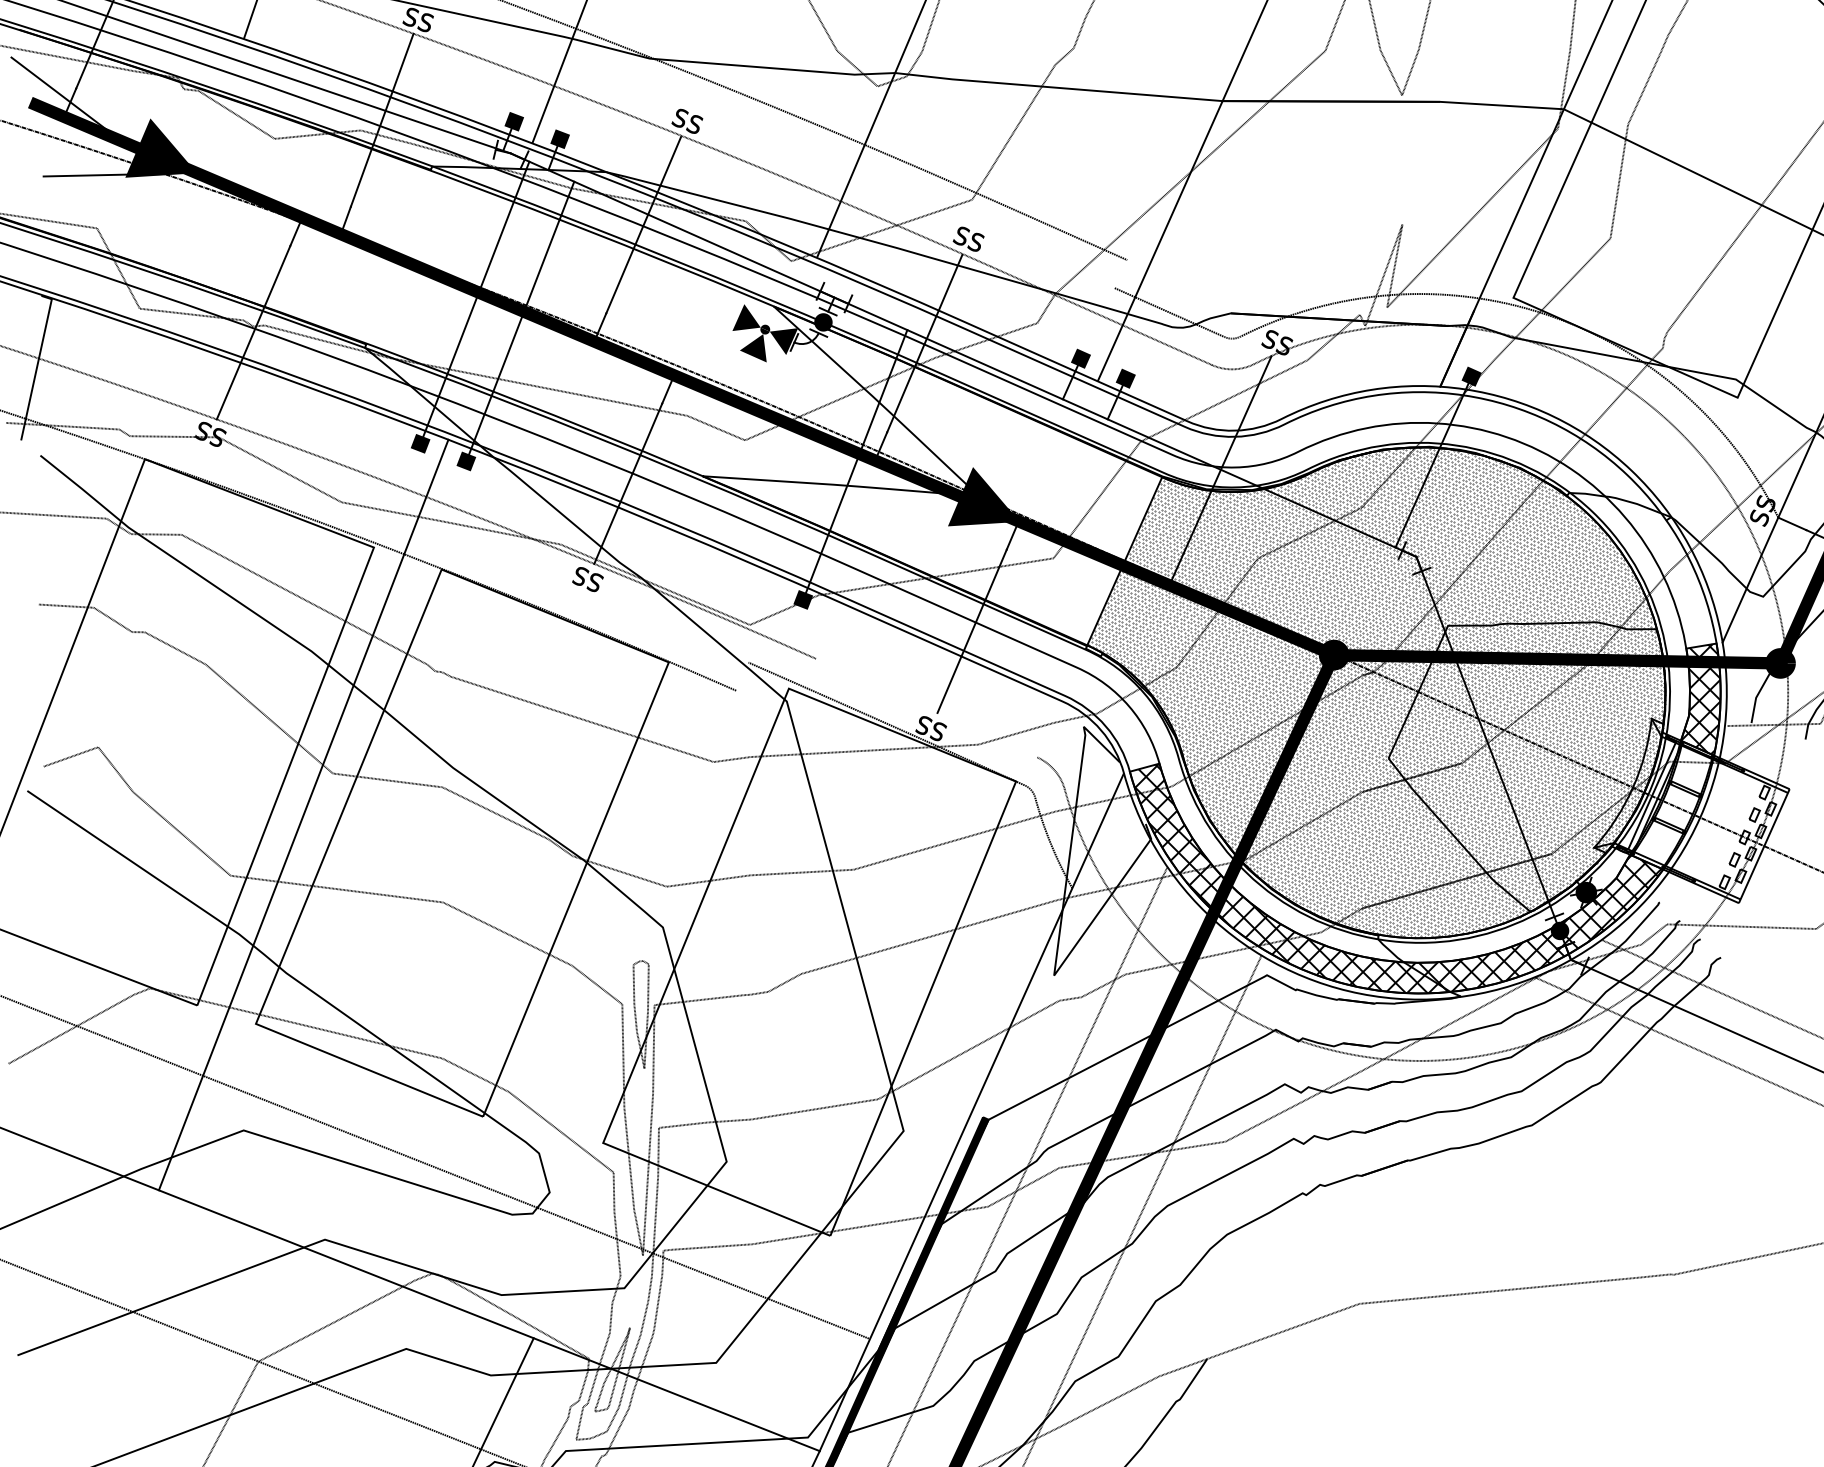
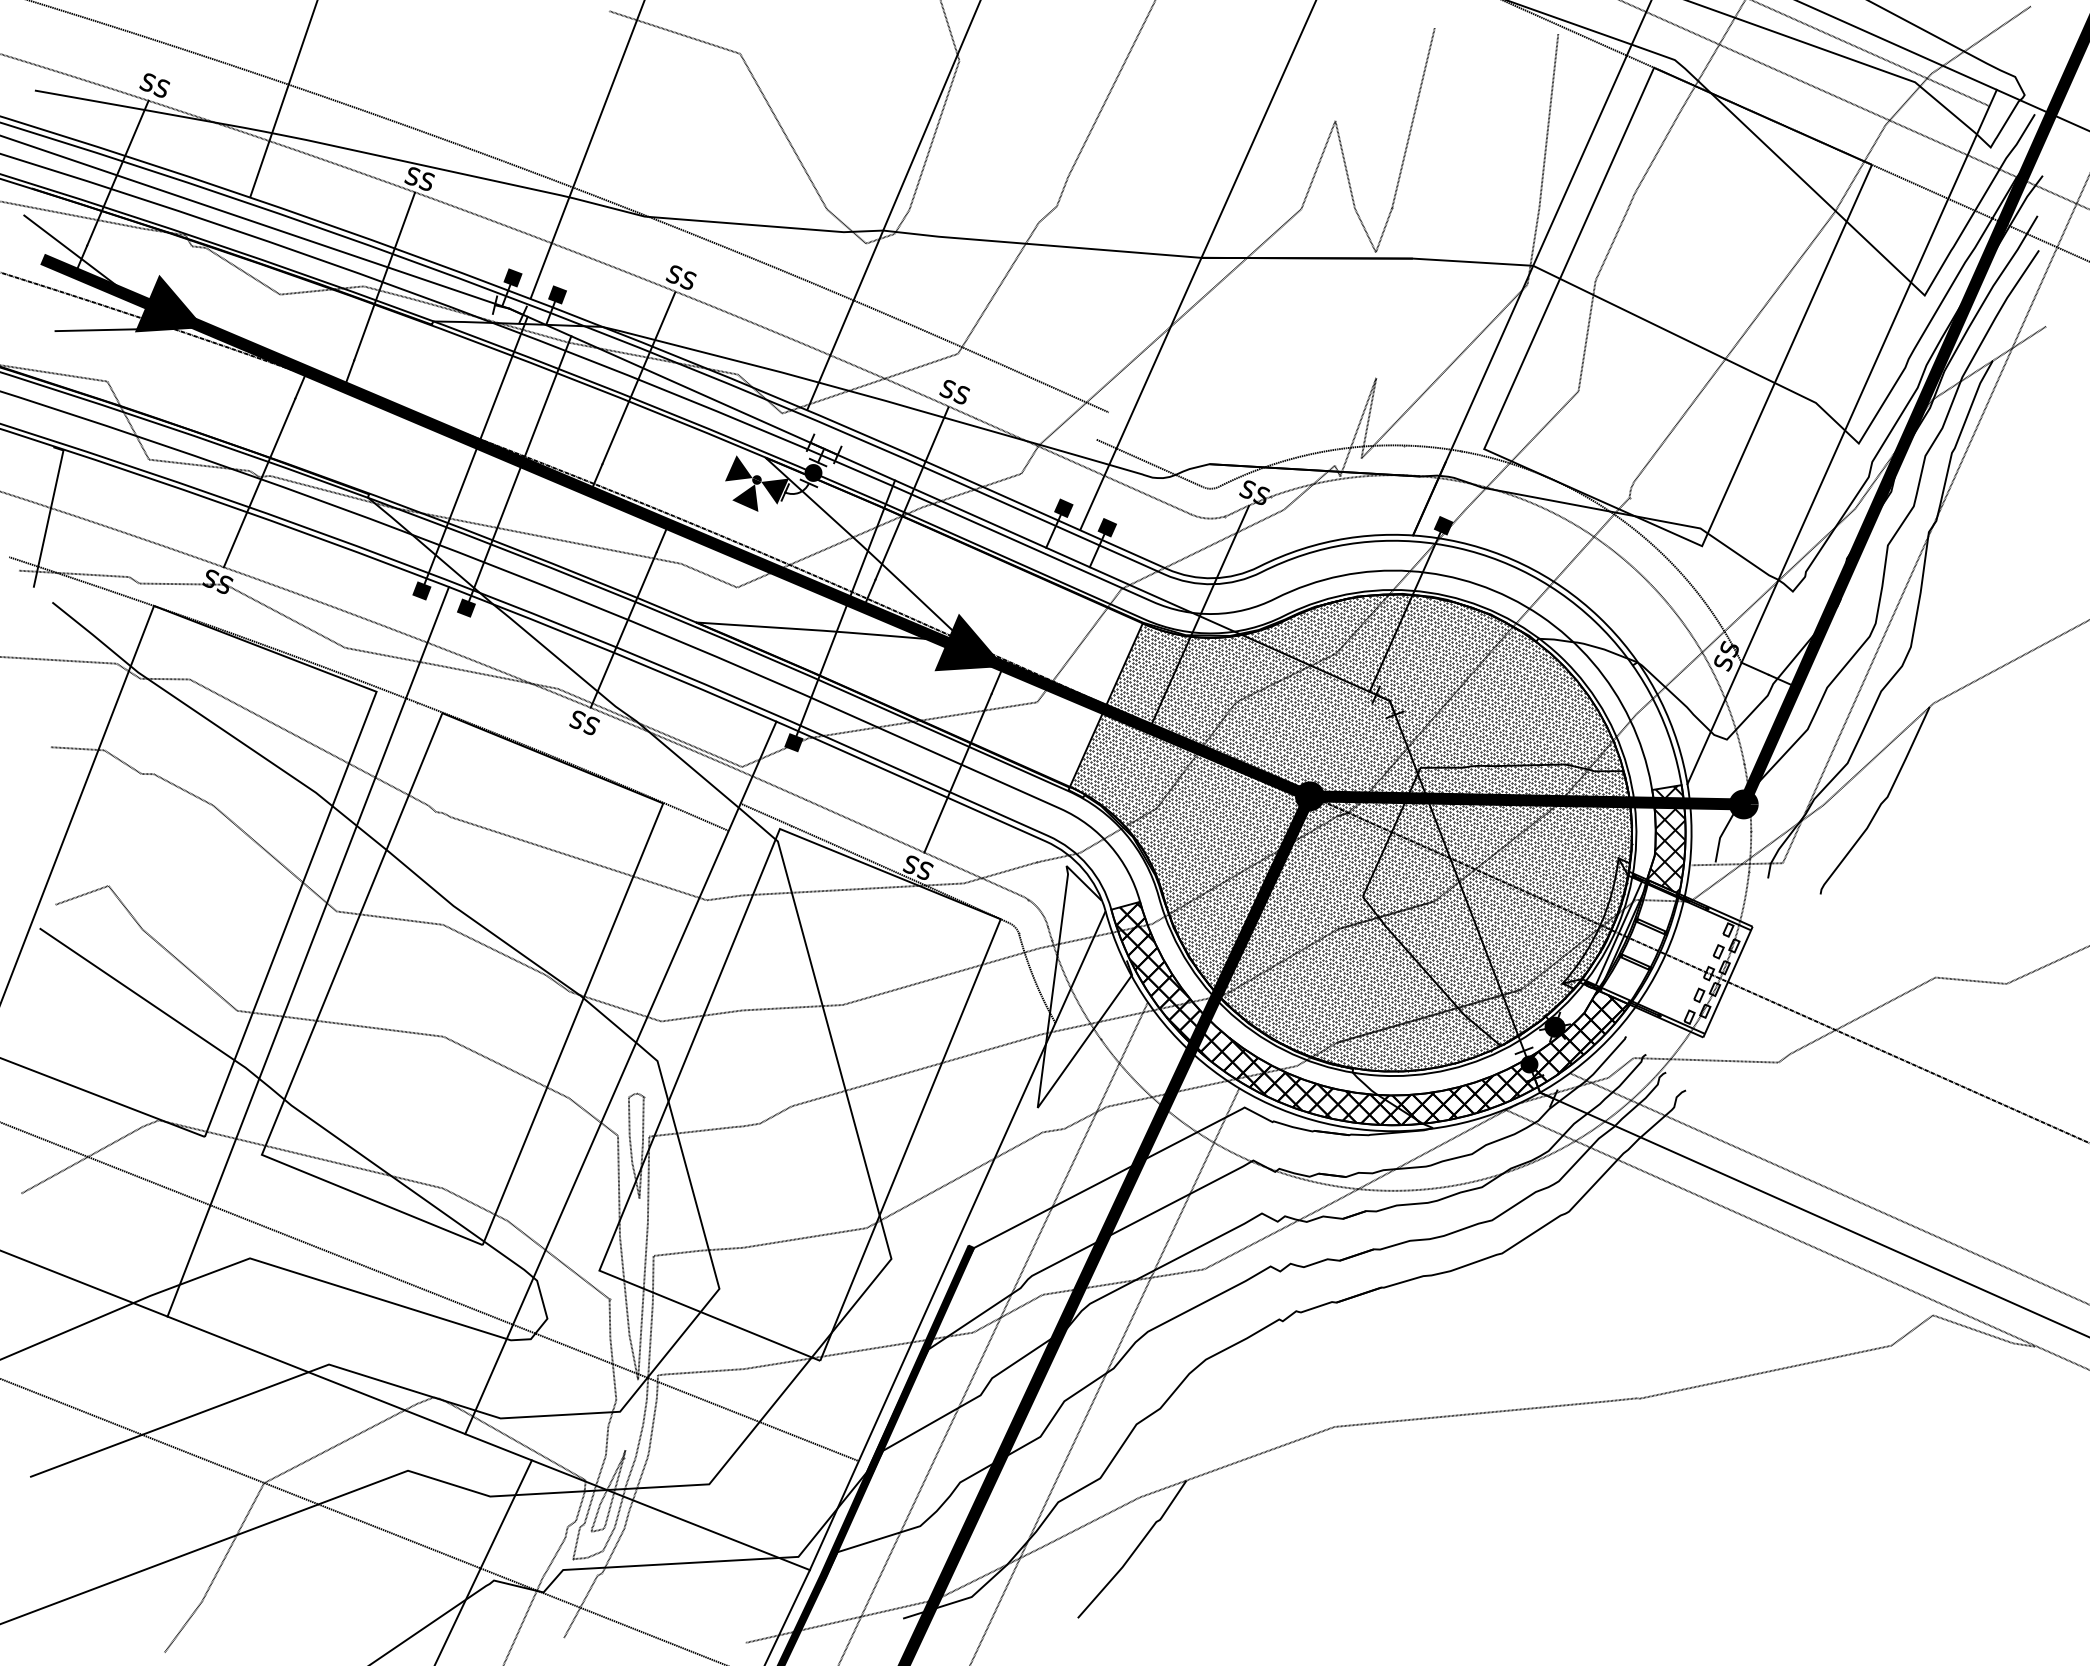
hatch: (1376, 692) -> (1351, 832), added
line: (926, 707) -> (913, 847), added
hatch: (1397, 878) -> (1371, 1013), added
line: (624, 944) -> (620, 1077), added

